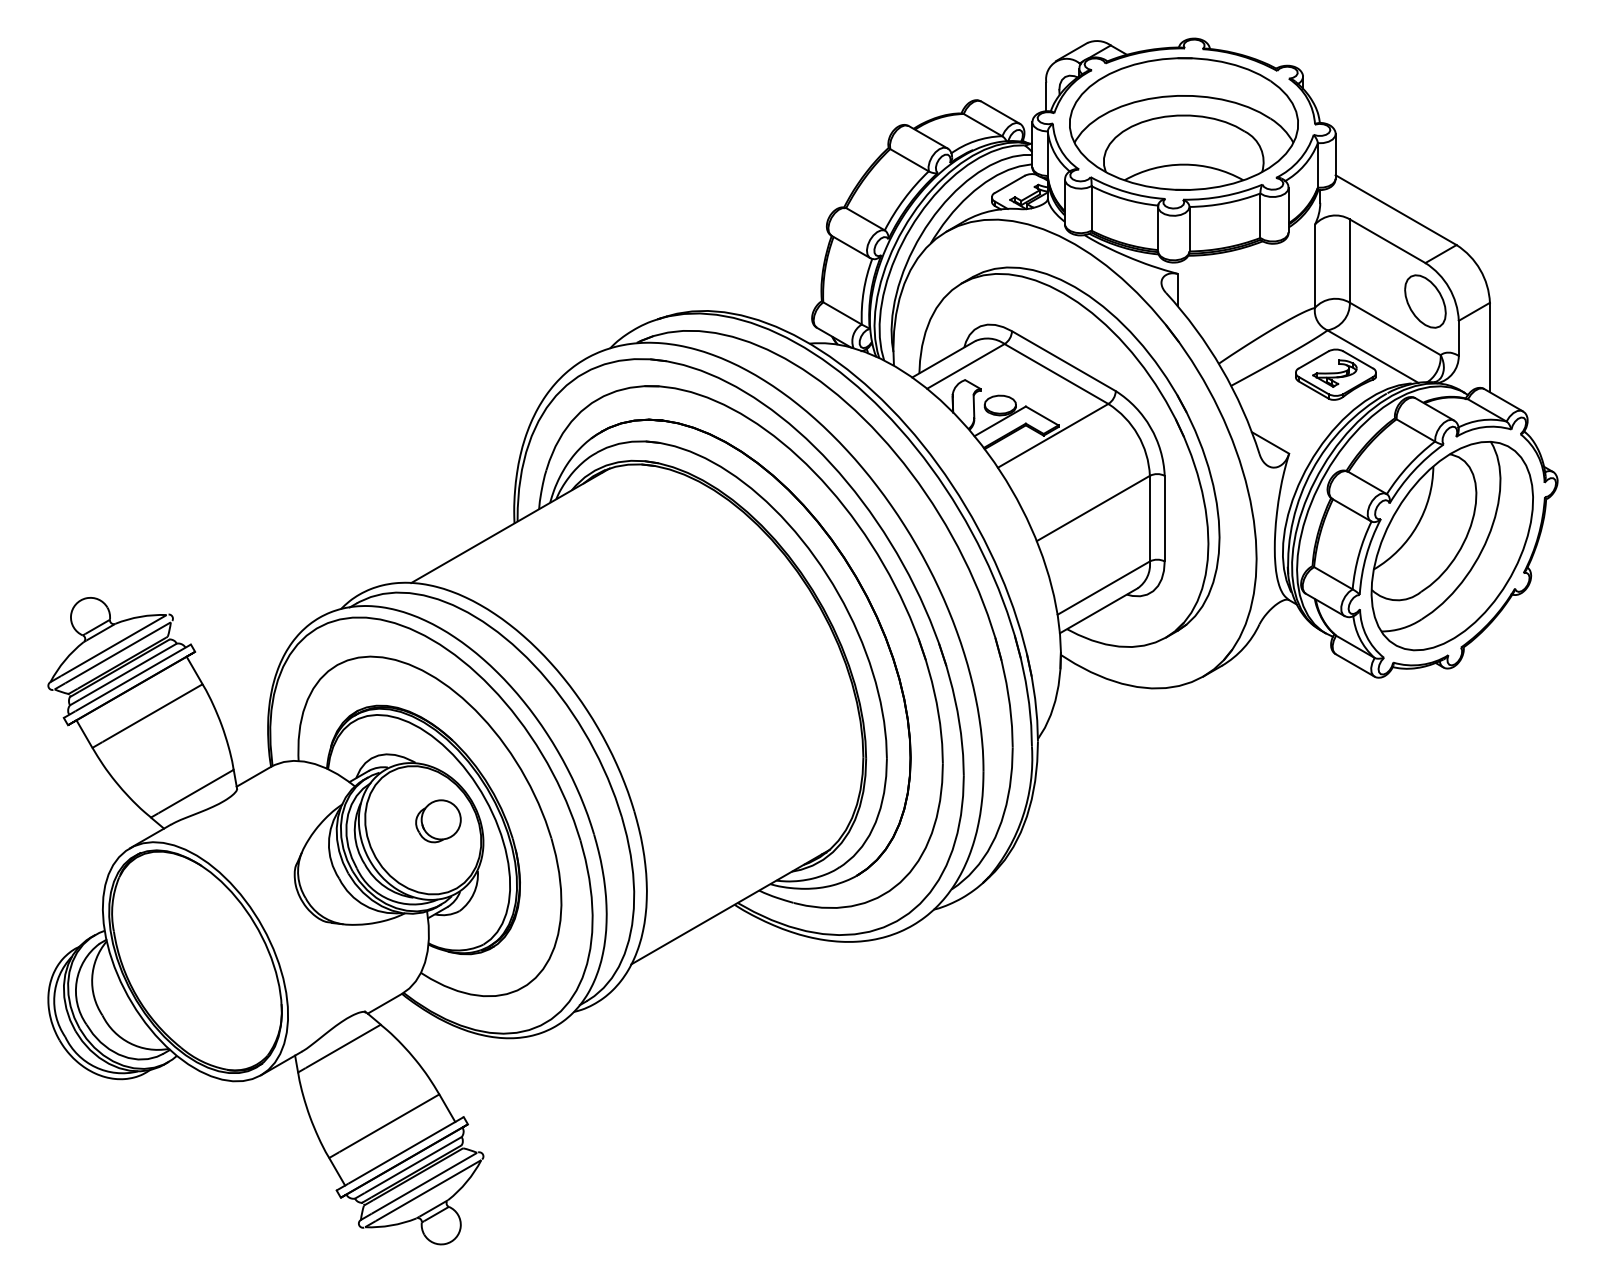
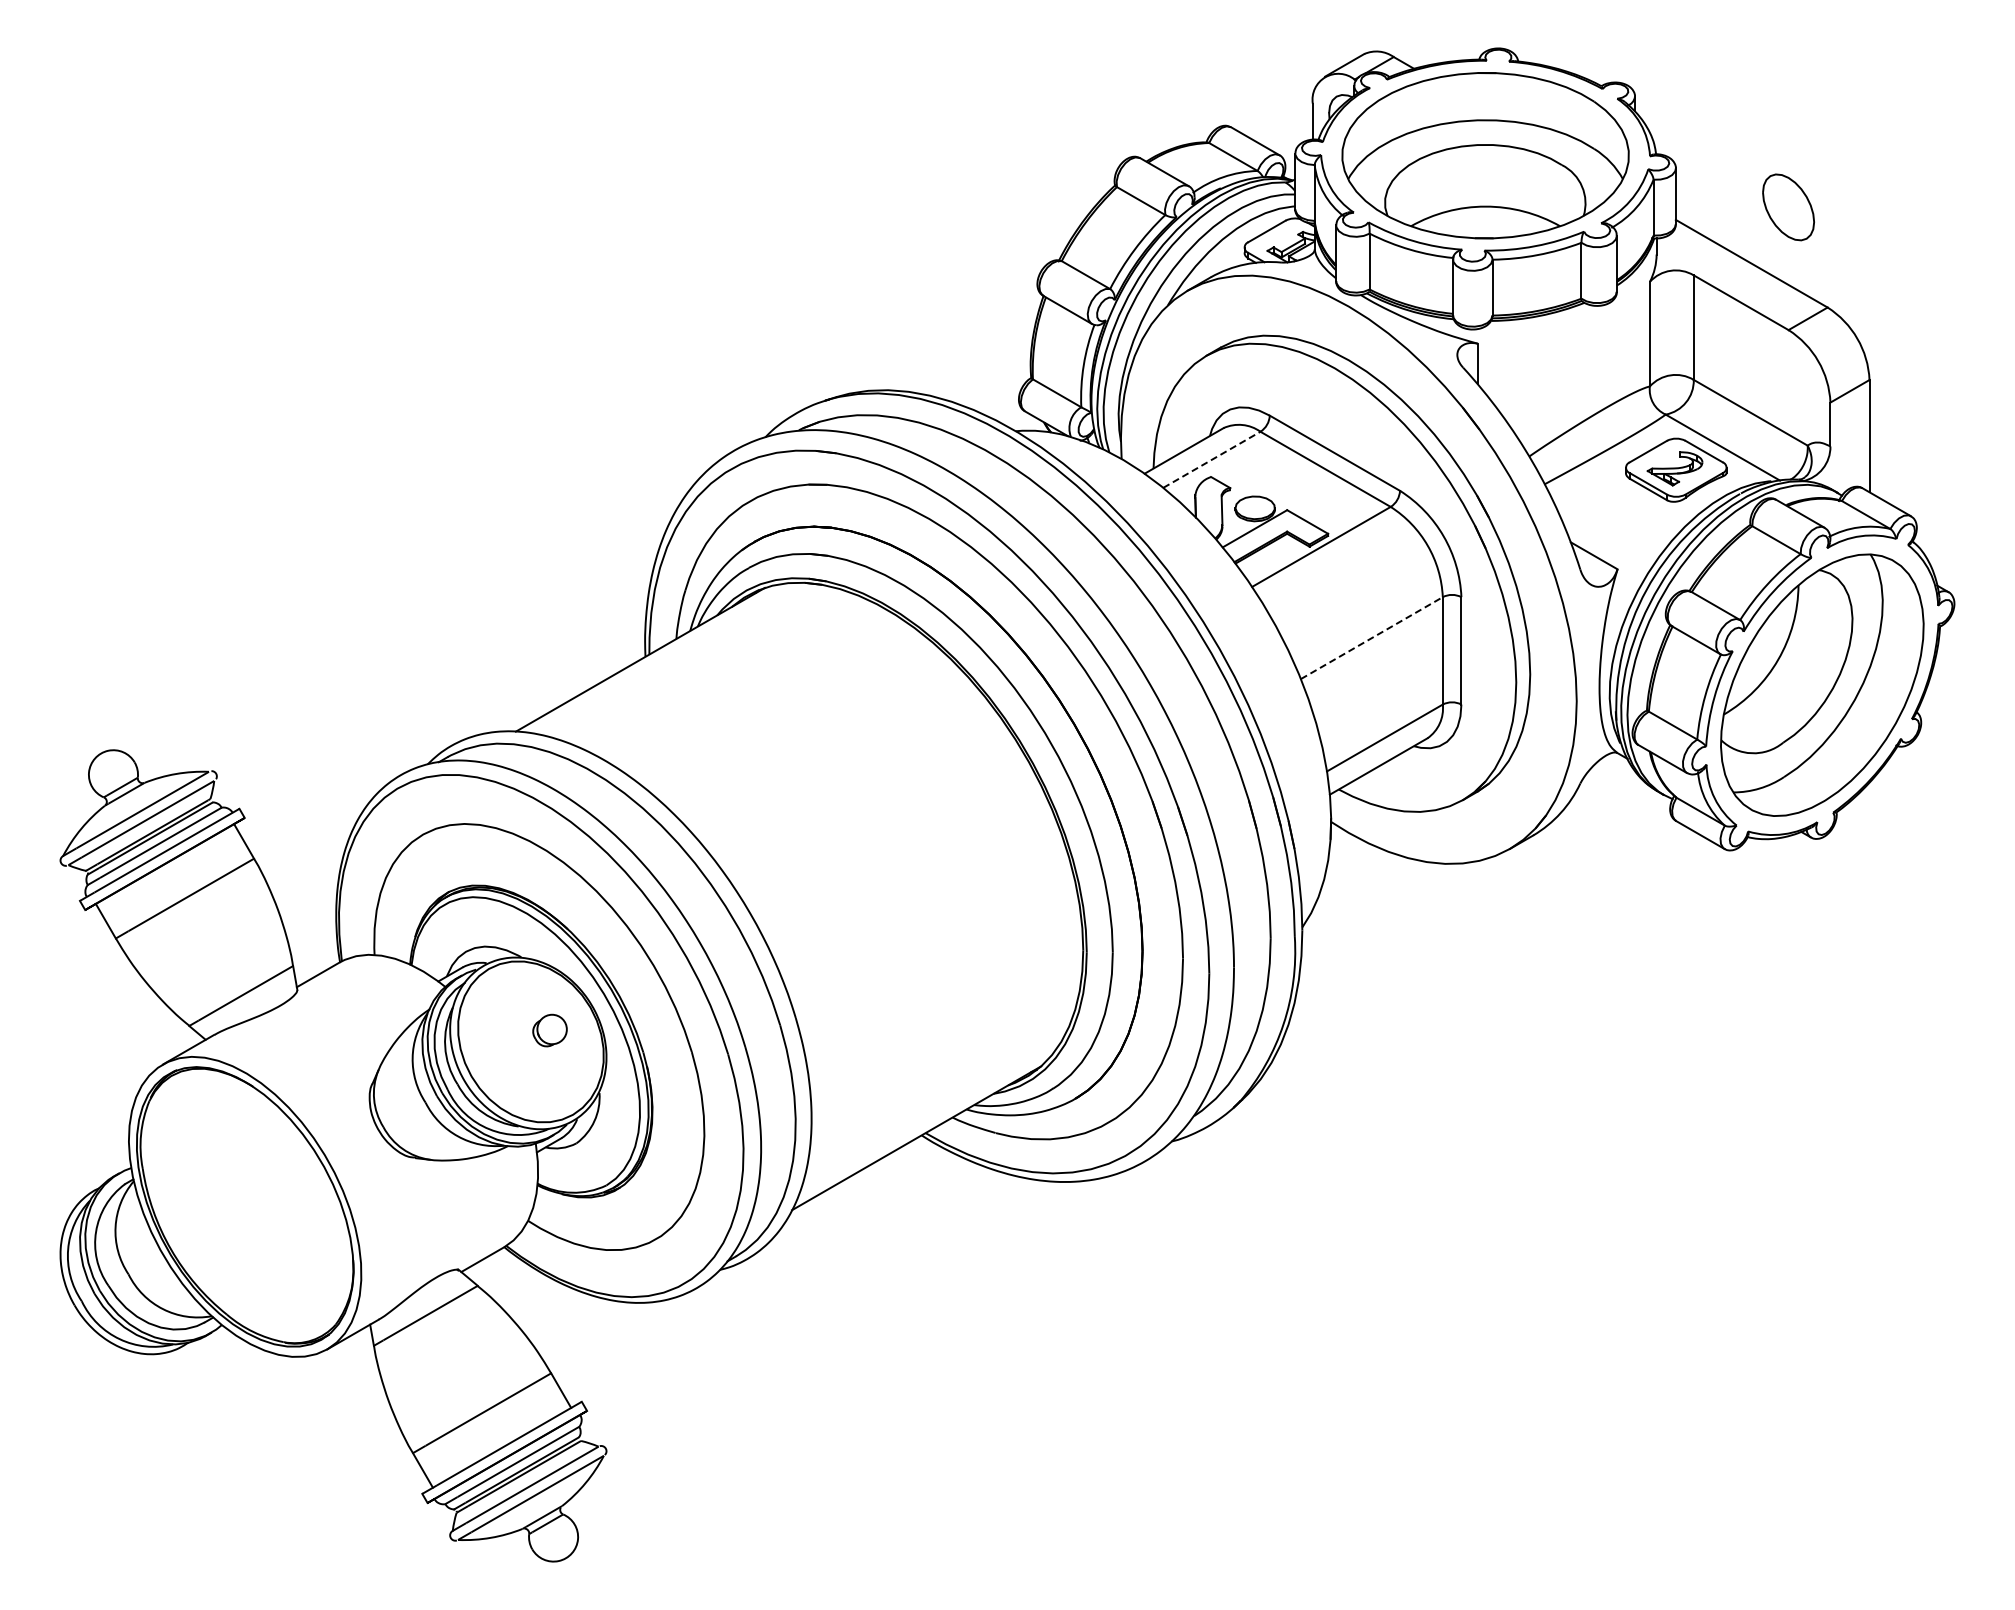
part: (1425, 301) -> (1788, 207), moved
line: (966, 366) -> (1212, 459), solid -> dashed
line: (1093, 508) -> (1371, 638), solid -> dashed
part: (438, 821) -> (549, 1030), size x0.6

